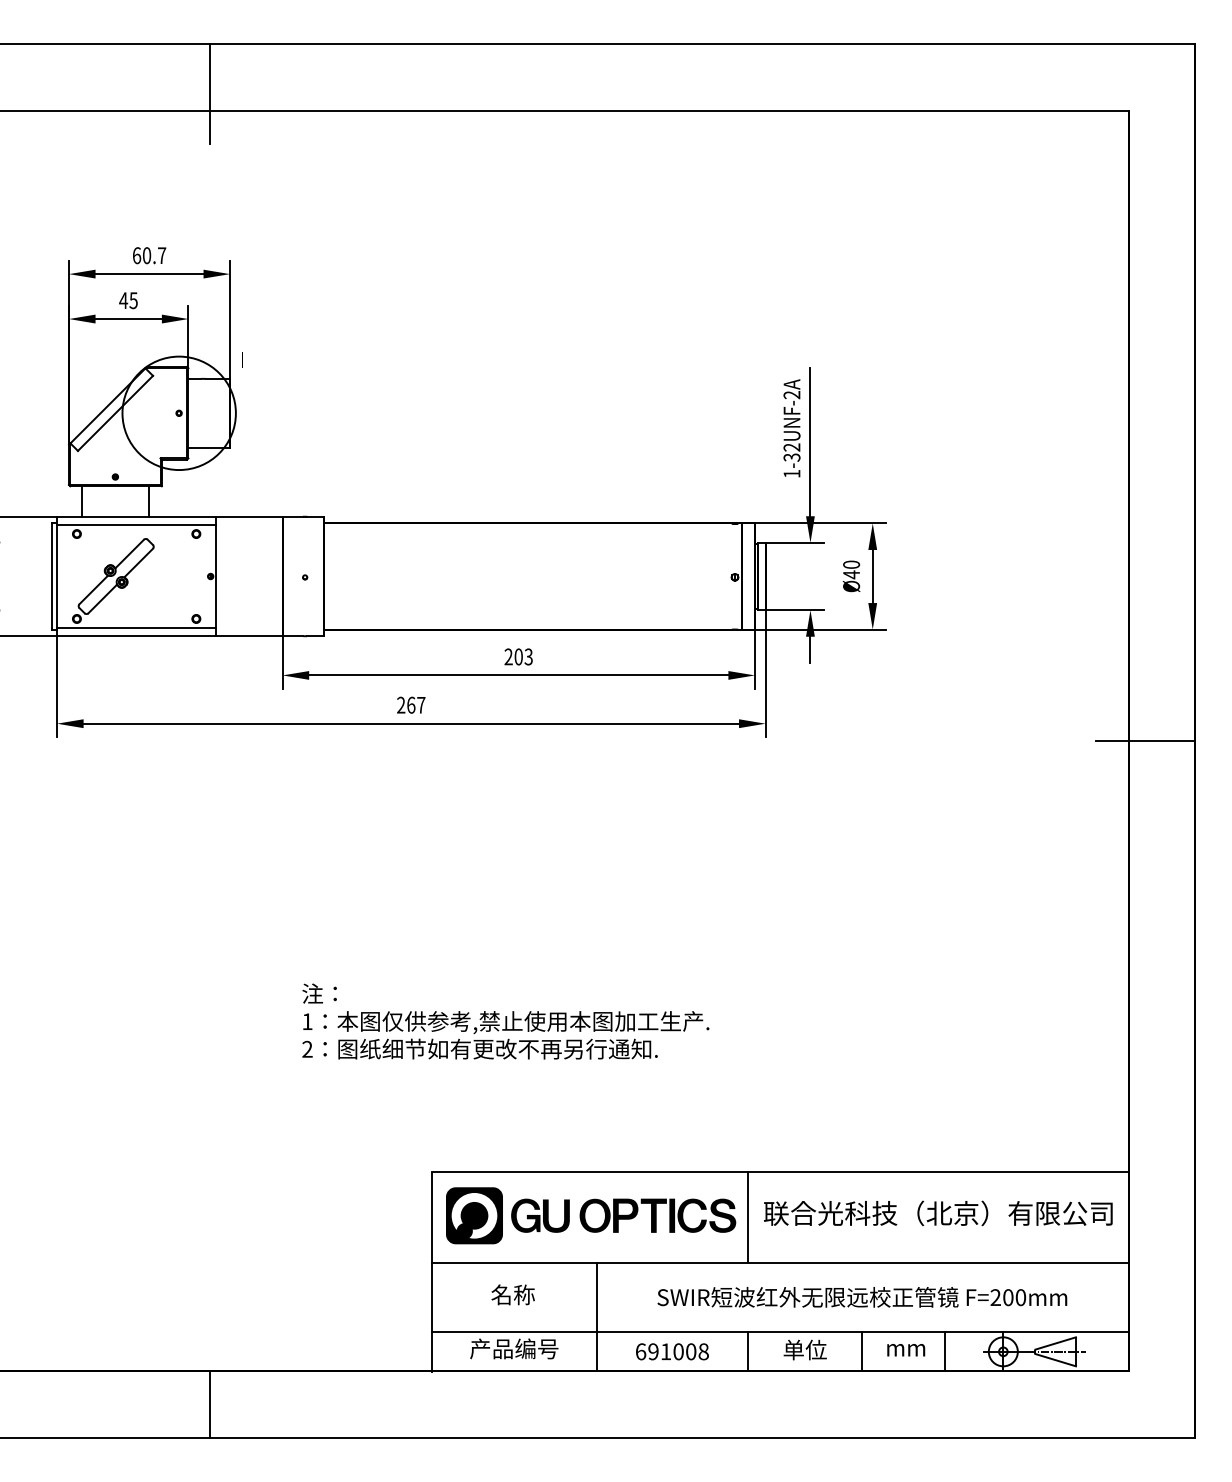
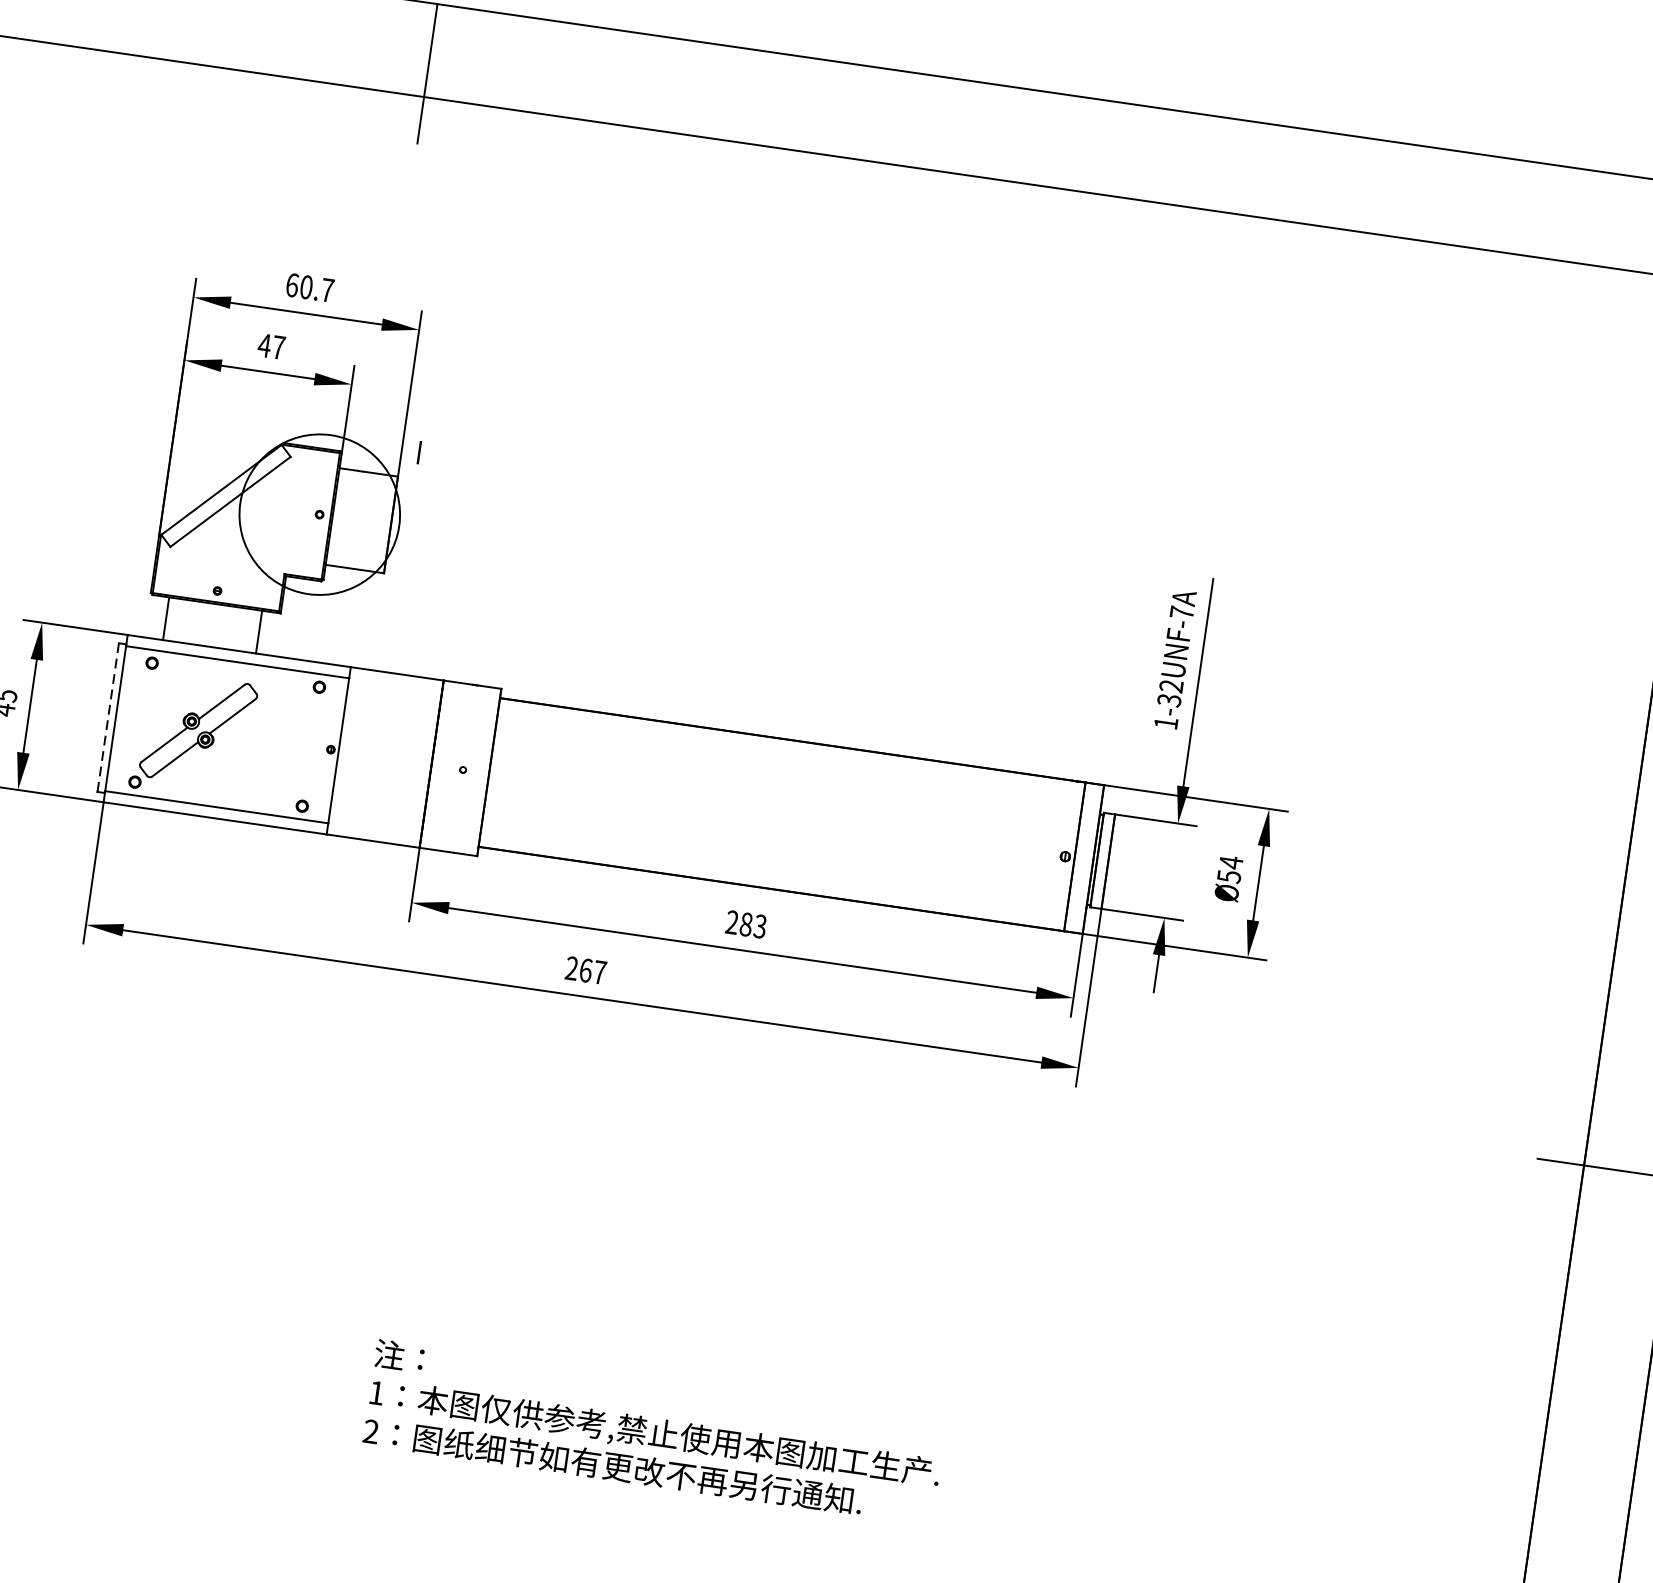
text: (133, 300) -> (278, 347), 45 -> 47
text: (791, 394) -> (1181, 611), 1-32UNF-2A -> 1-32UNF-7A
text: (851, 569) -> (1230, 869), Ø40 -> Ø54
line: (51, 576) -> (107, 717), solid -> dashed
text: (518, 657) -> (745, 925), 203 -> 283

